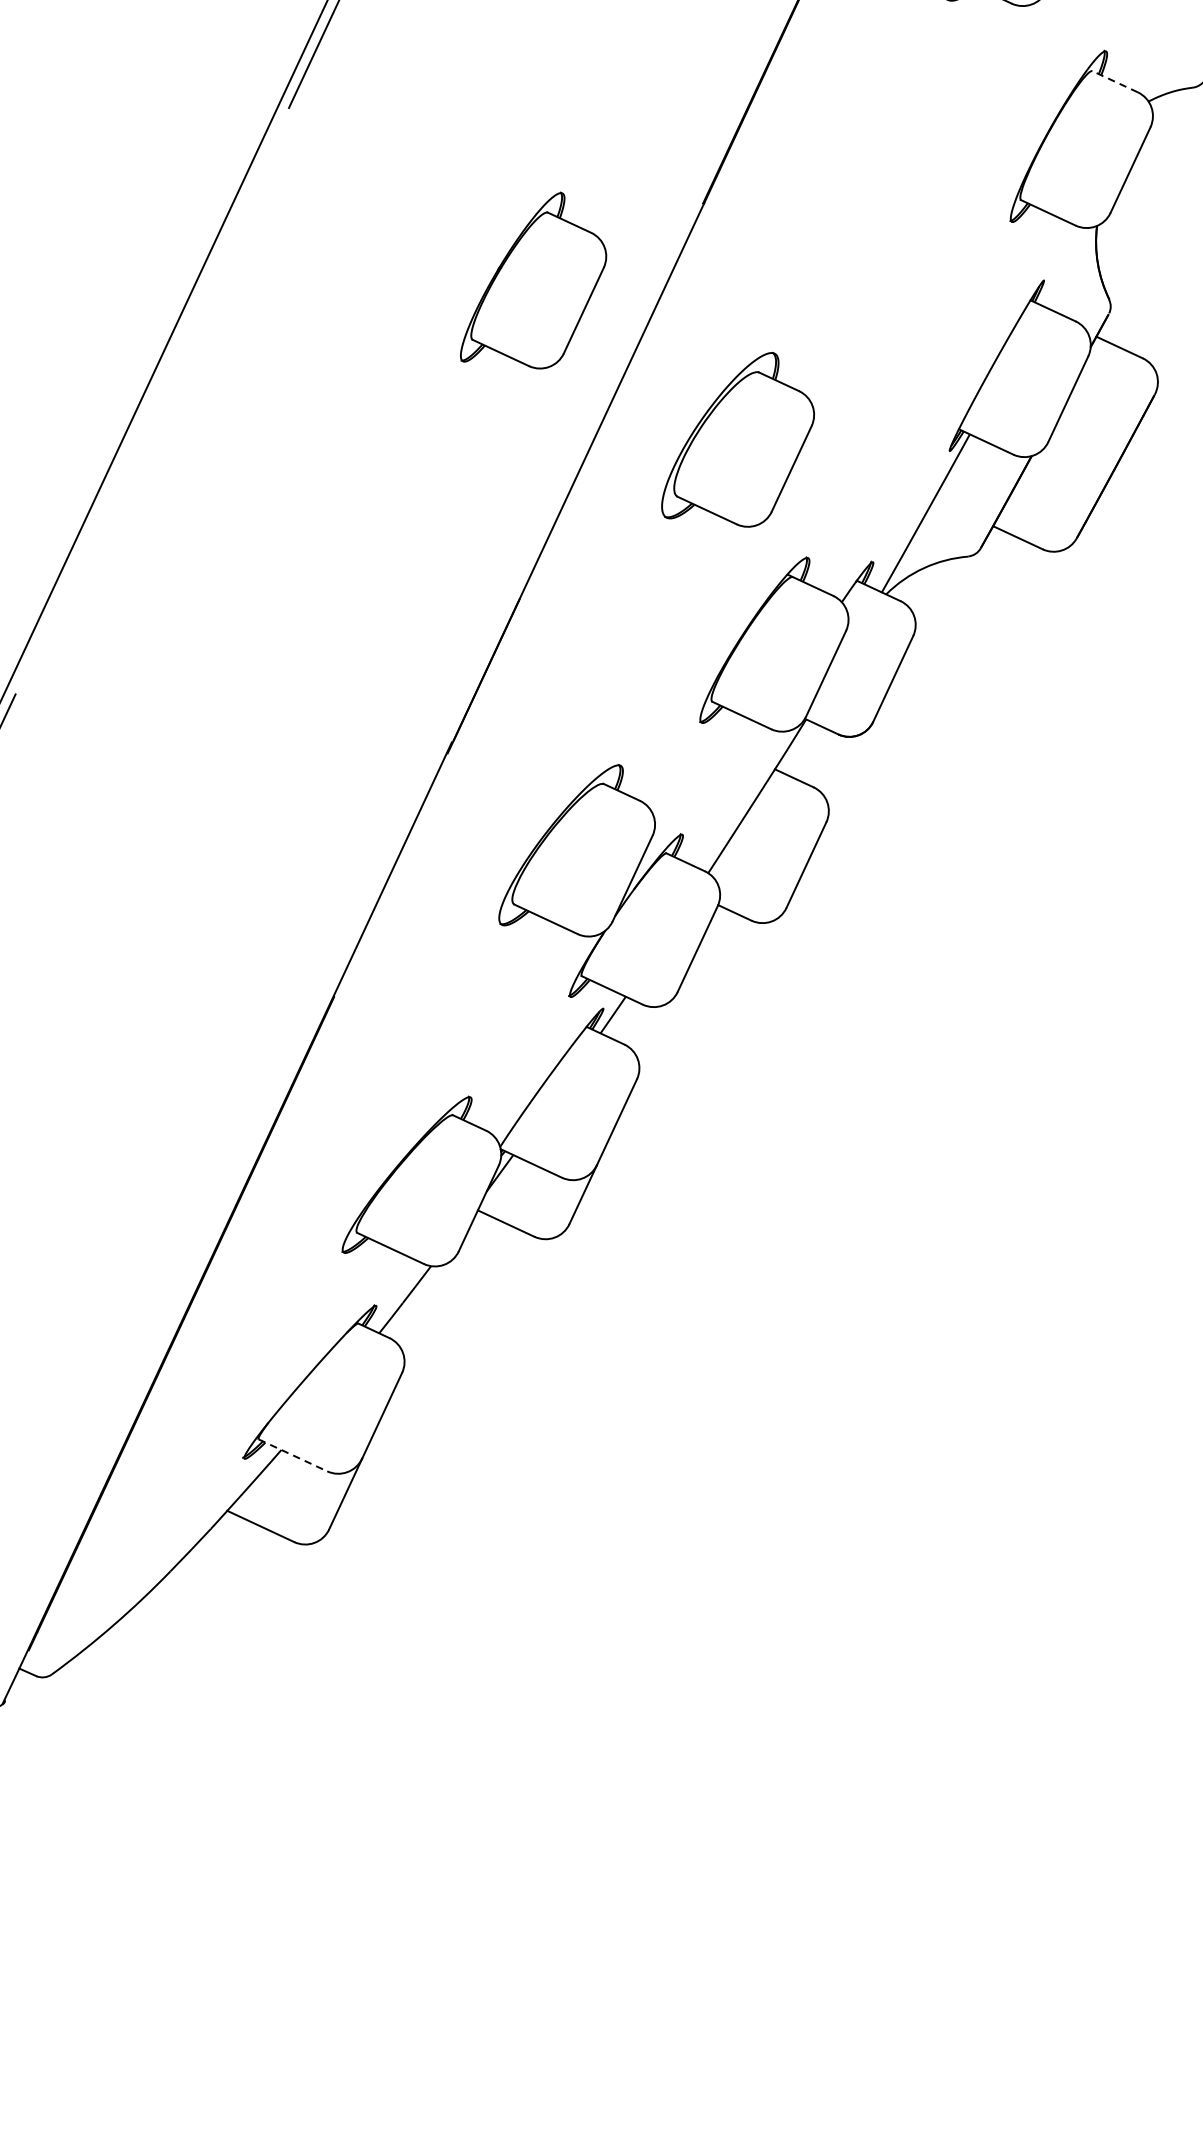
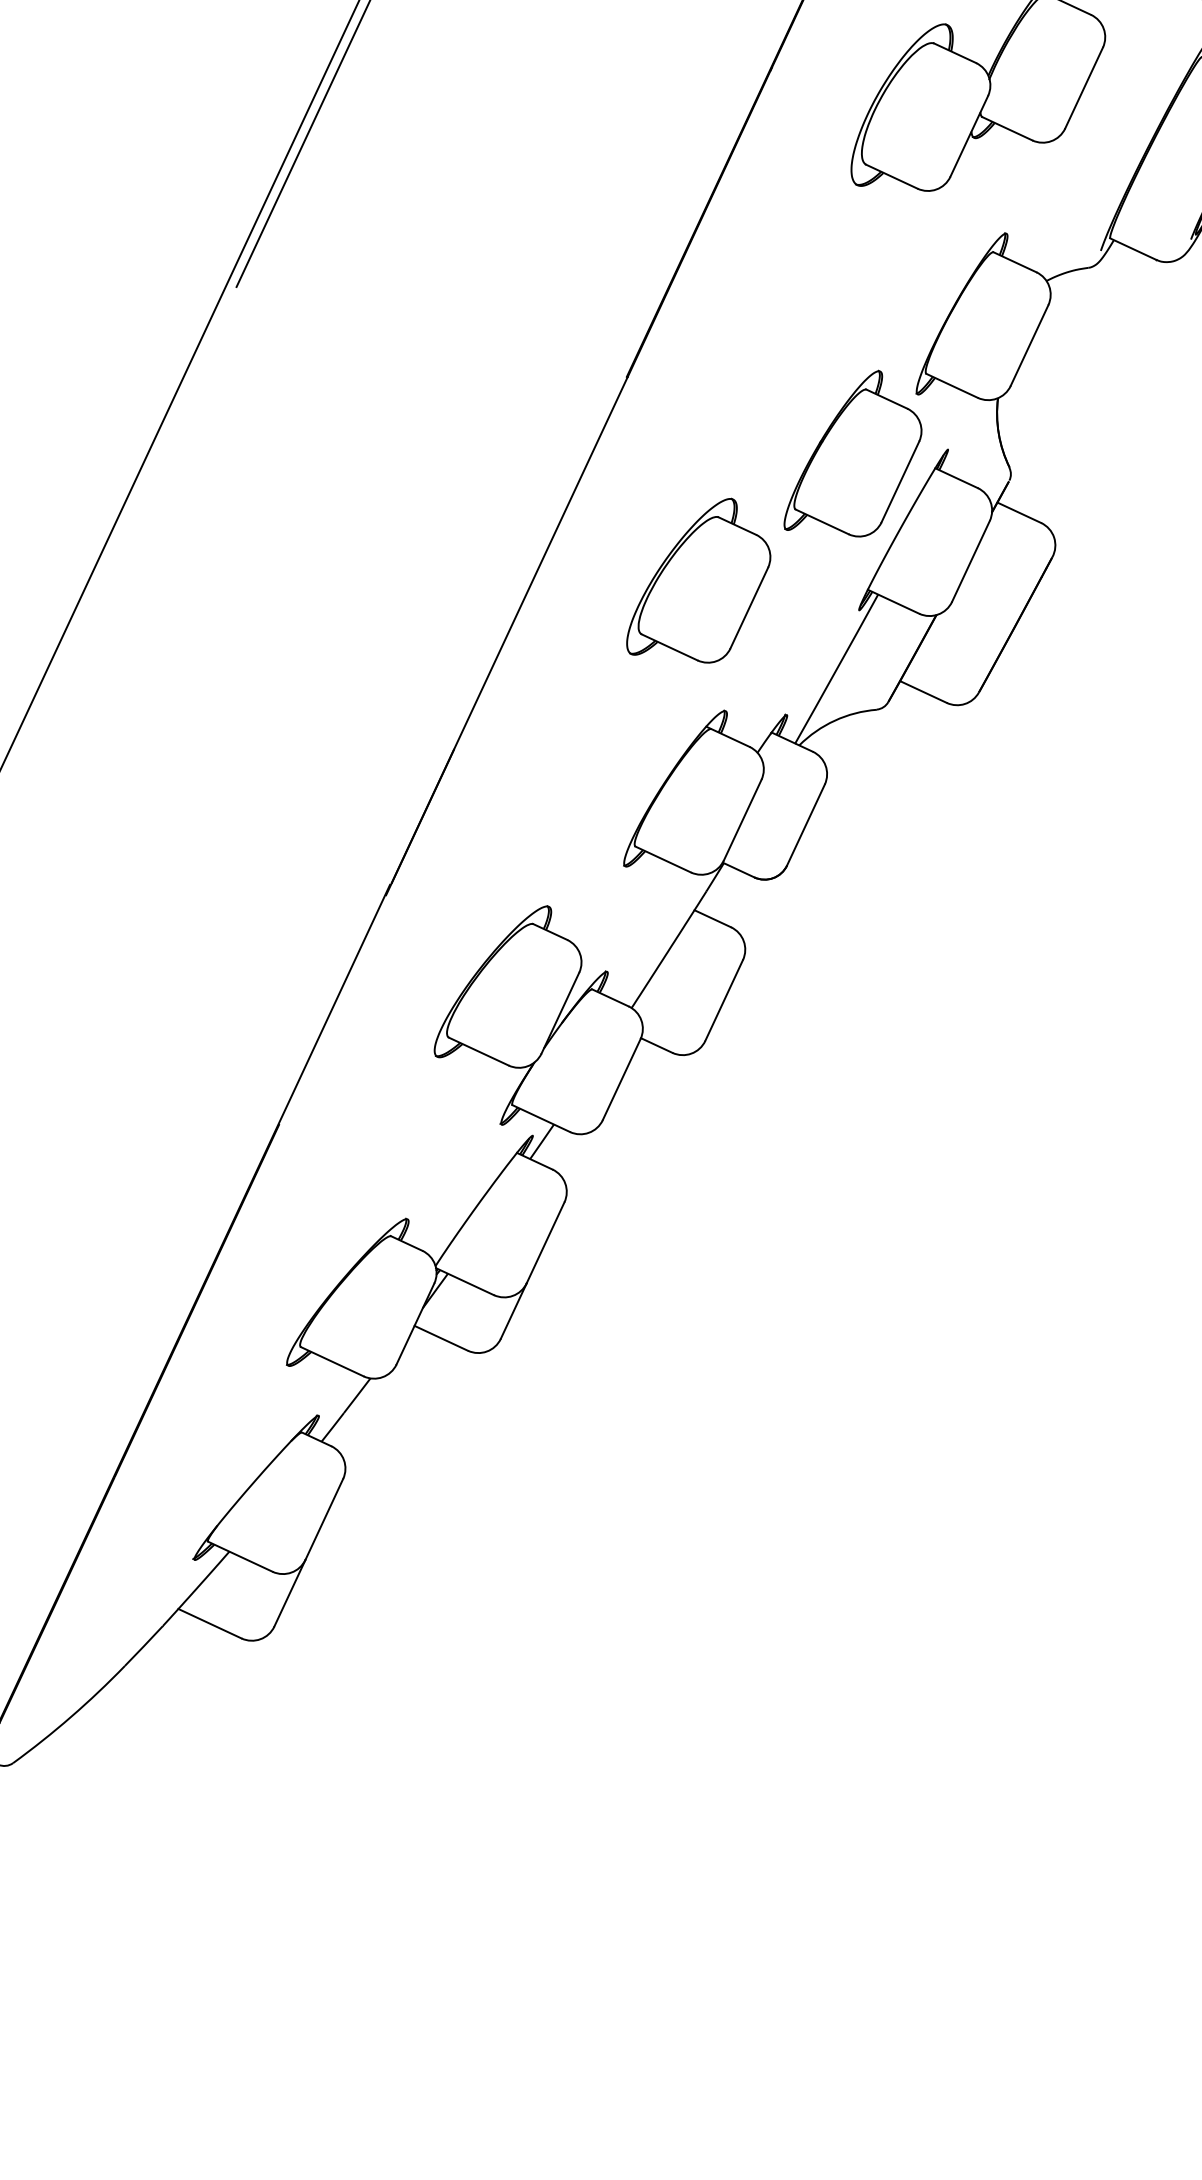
line: (1114, 81) -> (1014, 262), dashed -> solid
part: (533, 280) -> (852, 453), moved
part: (737, 439) -> (698, 580), moved
line: (293, 1455) -> (240, 1556), dashed -> solid

